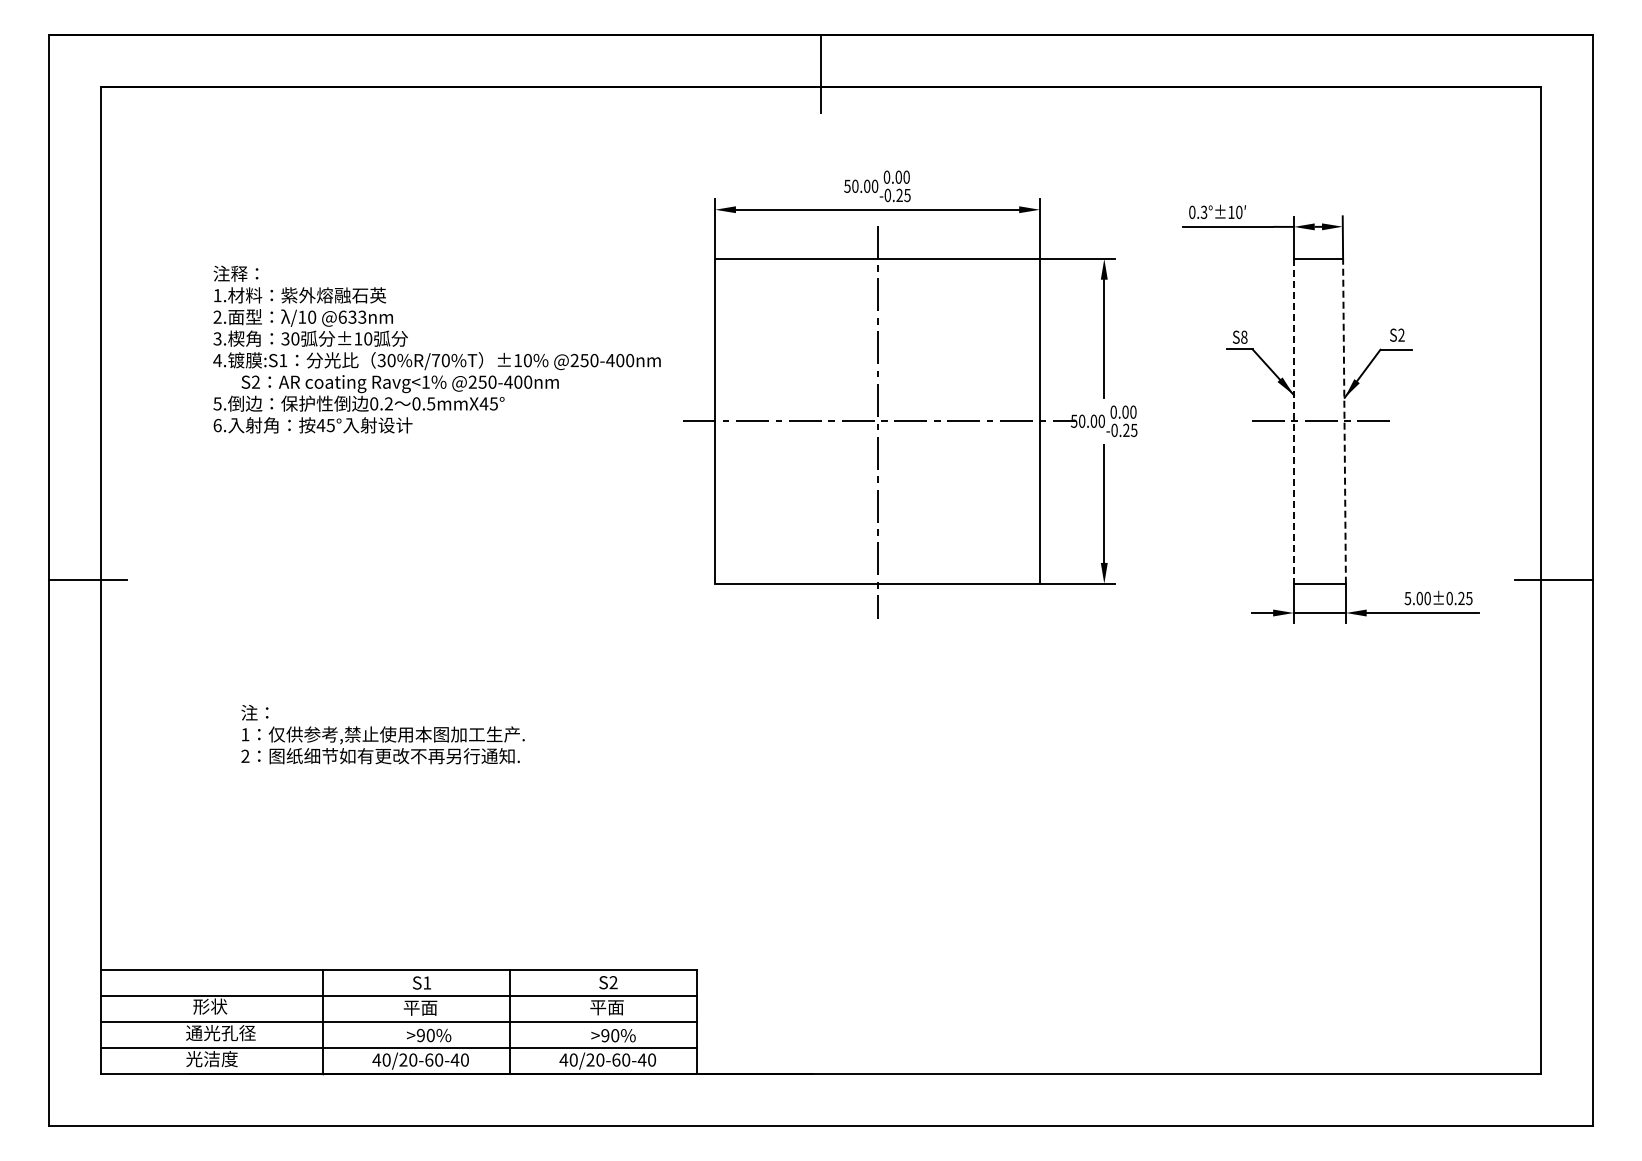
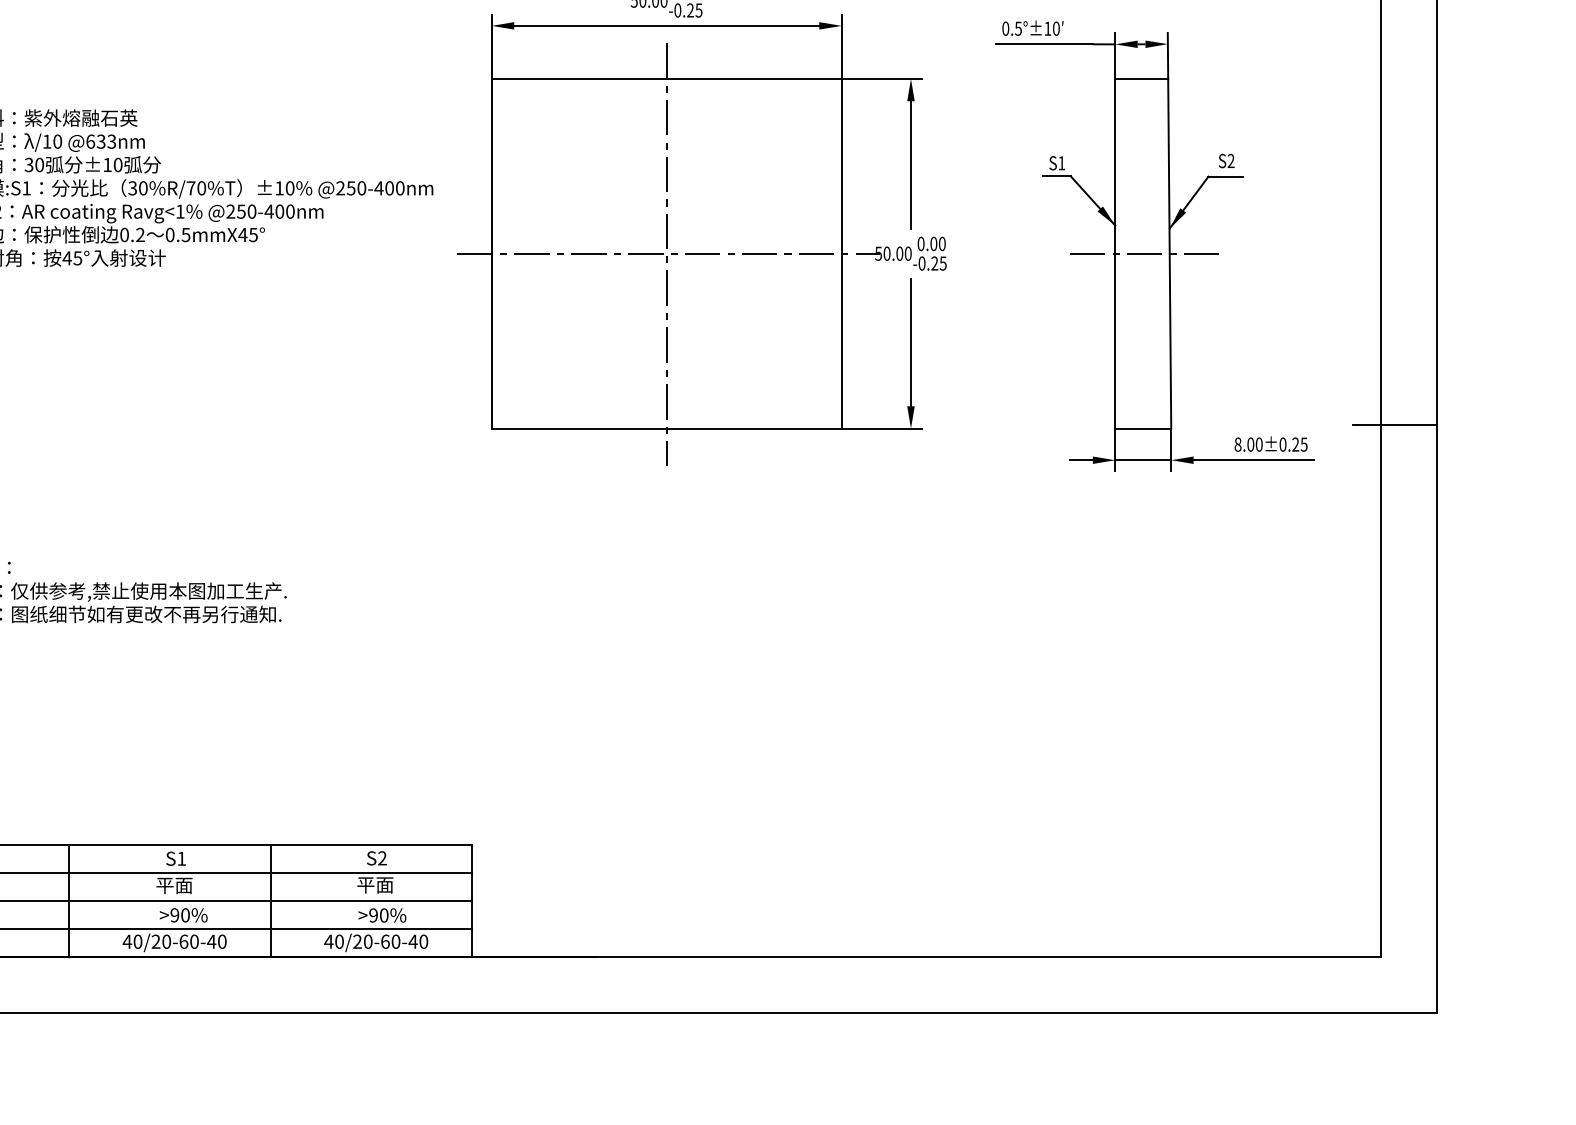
text: (1204, 211) -> (1018, 27), 0.3°±10 -> 0.5°±10
text: (1244, 336) -> (1061, 162), S8 -> S1
line: (1344, 420) -> (1169, 252), dashed -> solid
line: (1293, 421) -> (1114, 253), dashed -> solid
text: (1407, 597) -> (1237, 443), 5.00±0.25 -> 8.00±0.25

